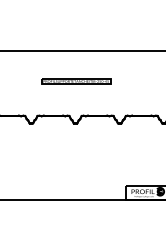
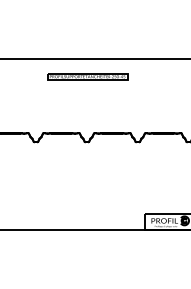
part: (76, 81) -> (87, 76), moved

